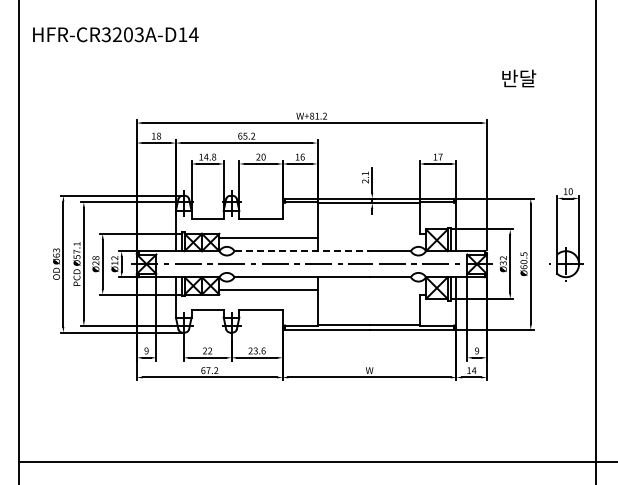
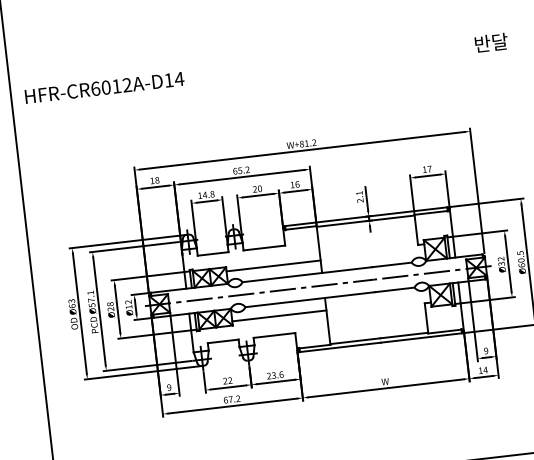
text: (122, 34) -> (111, 86), HFR-CR3203A-D14 -> HFR-CR6012A-D14
text: (519, 78) -> (491, 42), moved
line: (302, 251) -> (307, 274), dashed -> solid

